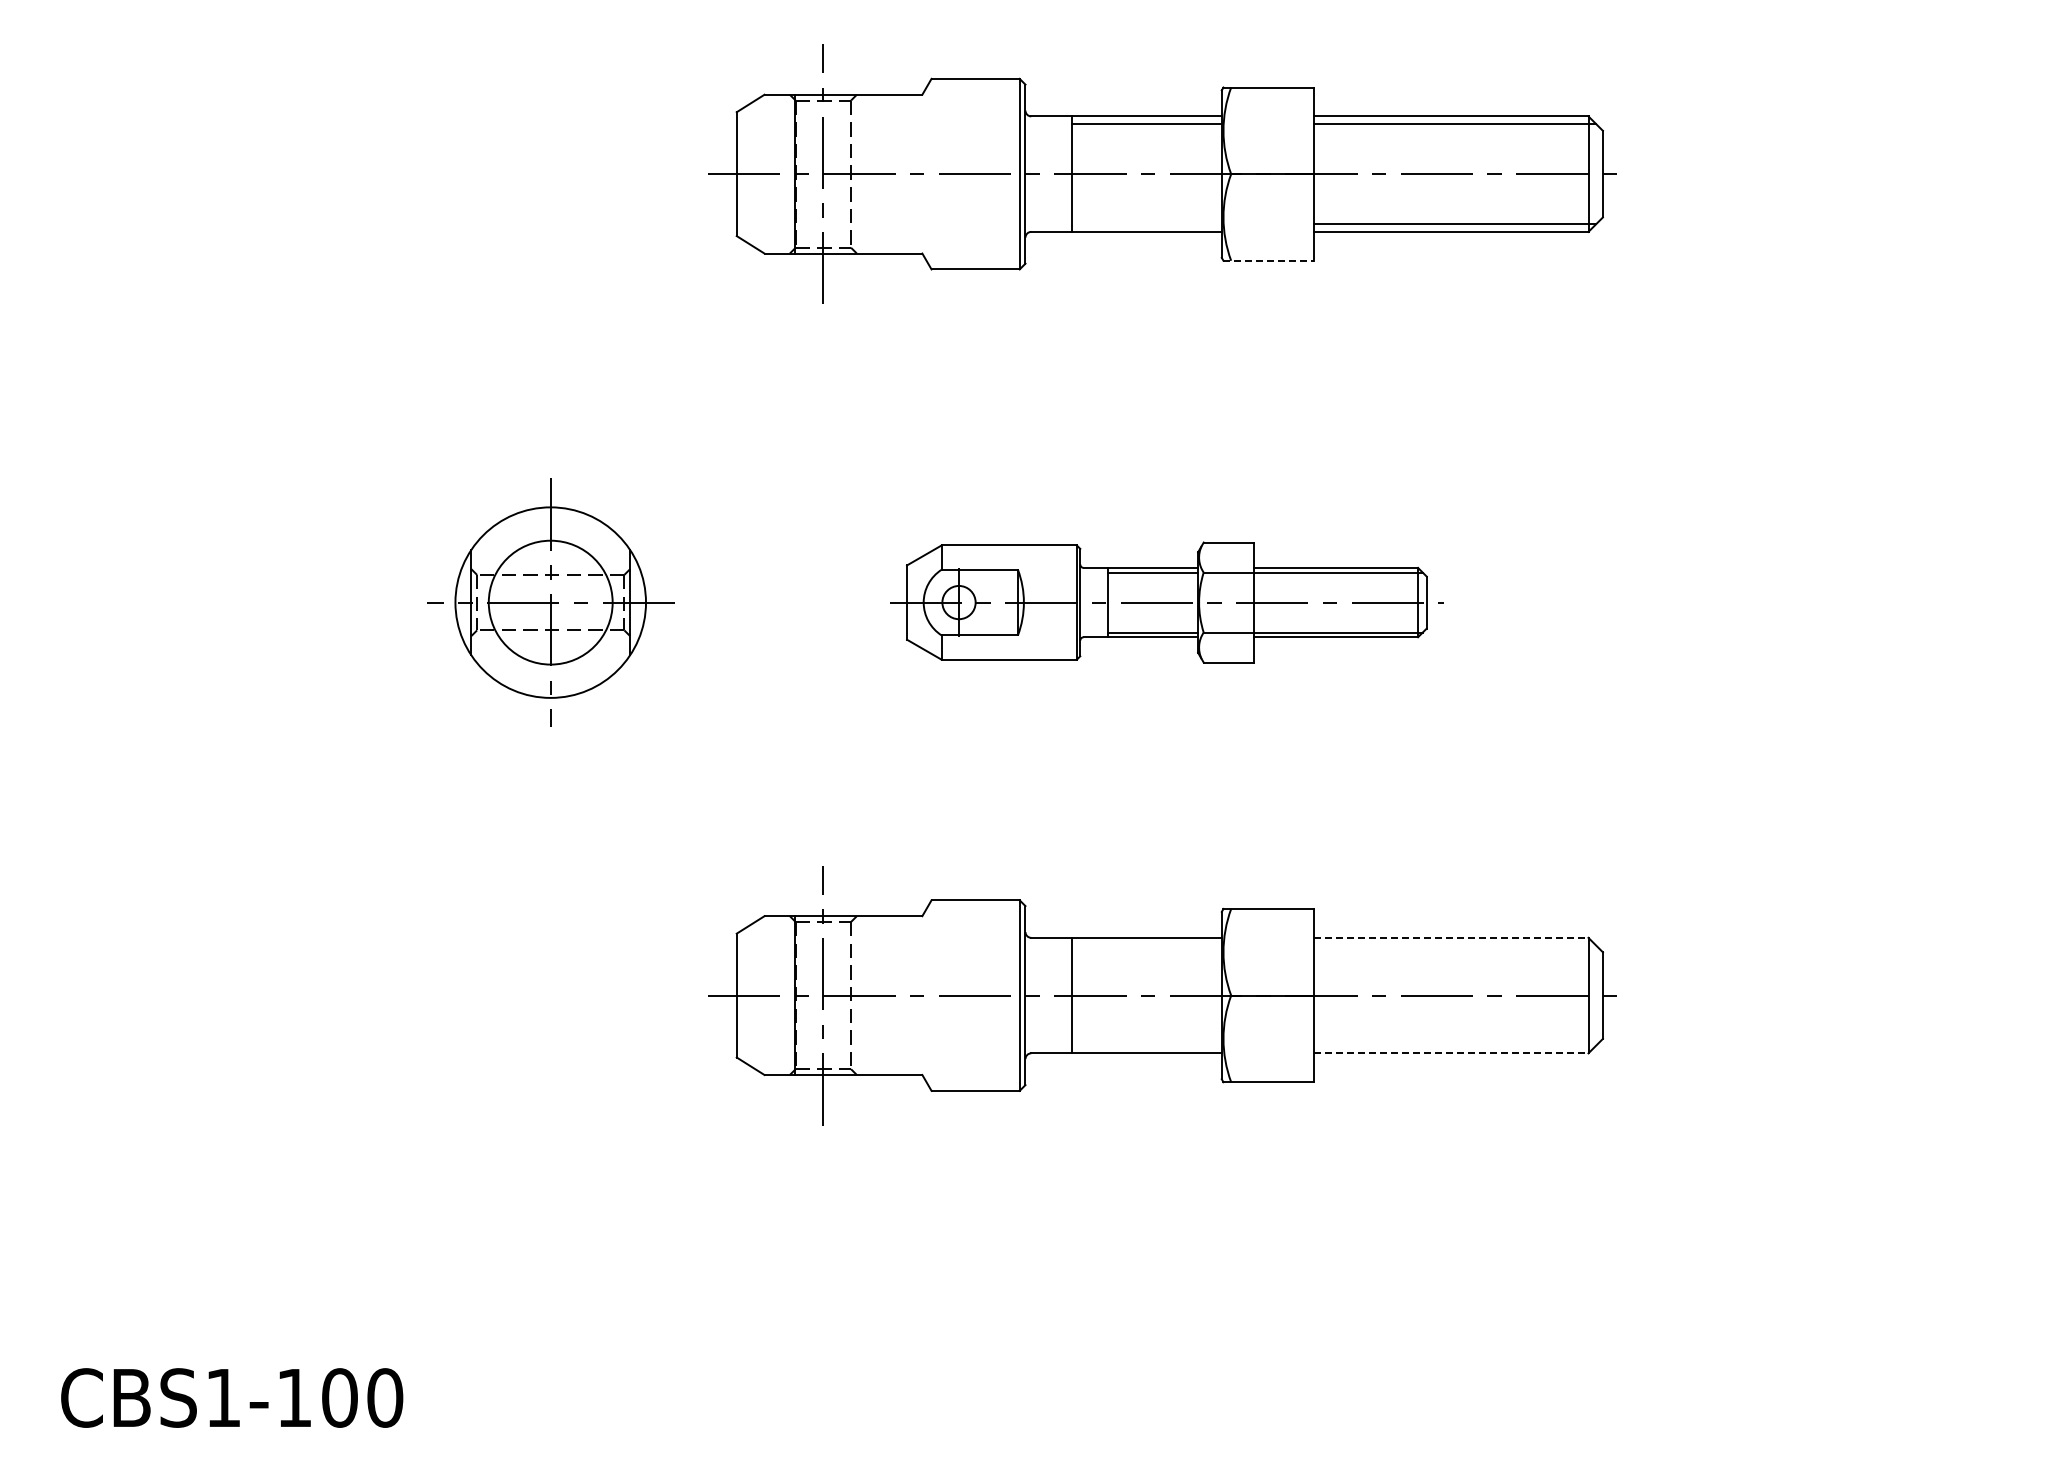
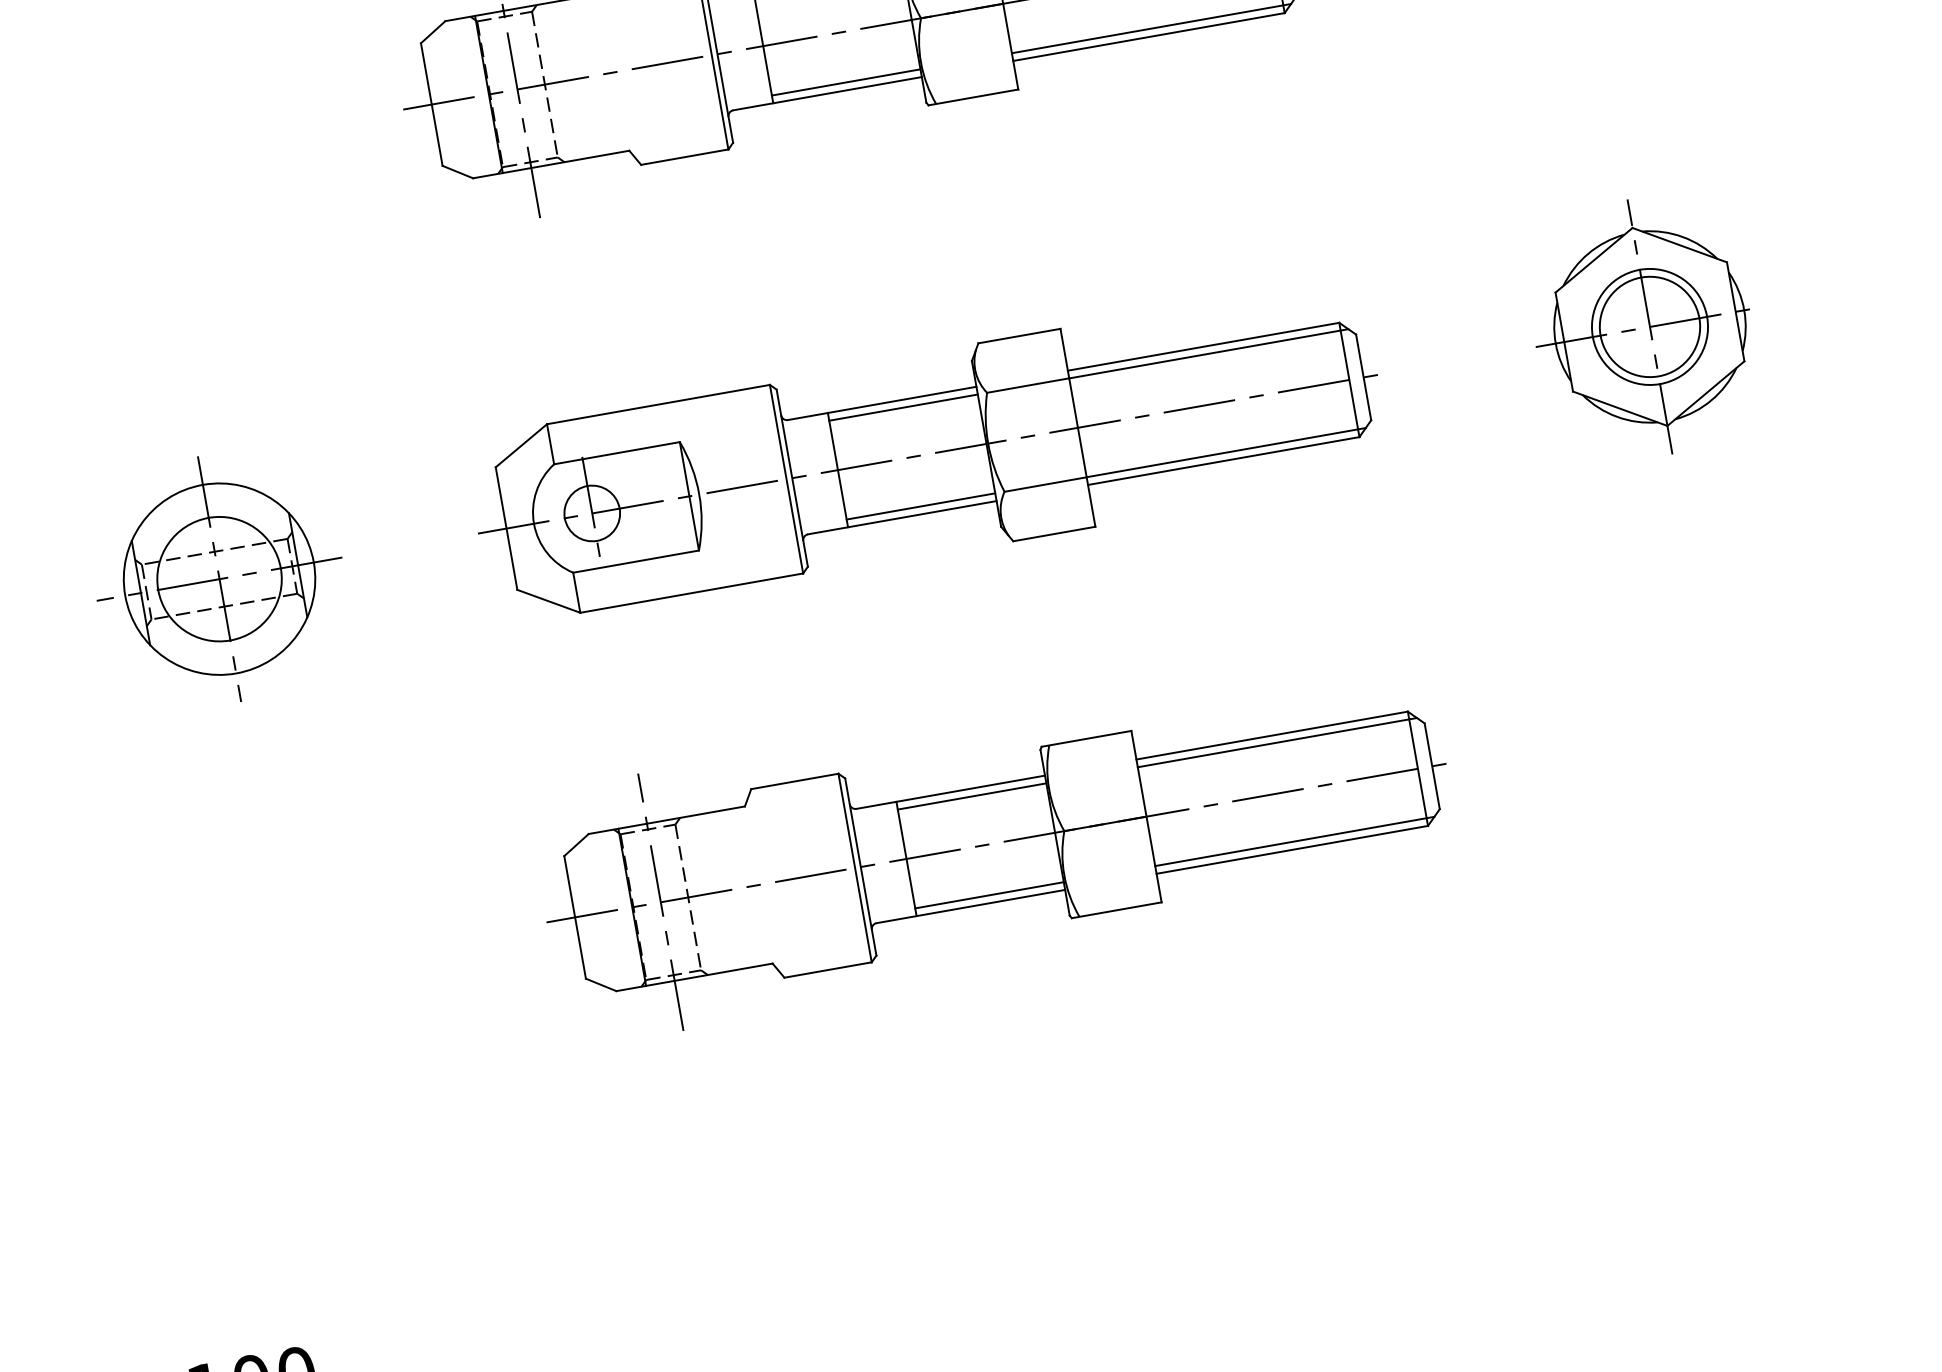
line: (1146, 224) -> (846, 82), added
line: (1269, 260) -> (974, 97), dashed -> solid
part: (550, 602) -> (219, 579), moved
part: (1162, 602) -> (927, 454), size x1.67
part: (1884, 602) -> (1642, 328), added
line: (1451, 937) -> (1272, 735), dashed -> solid
line: (1146, 945) -> (971, 796), added
line: (1455, 945) -> (1277, 742), added
line: (1146, 1045) -> (989, 895), added
line: (1455, 1045) -> (1295, 841), added
line: (1451, 1053) -> (1292, 850), dashed -> solid

